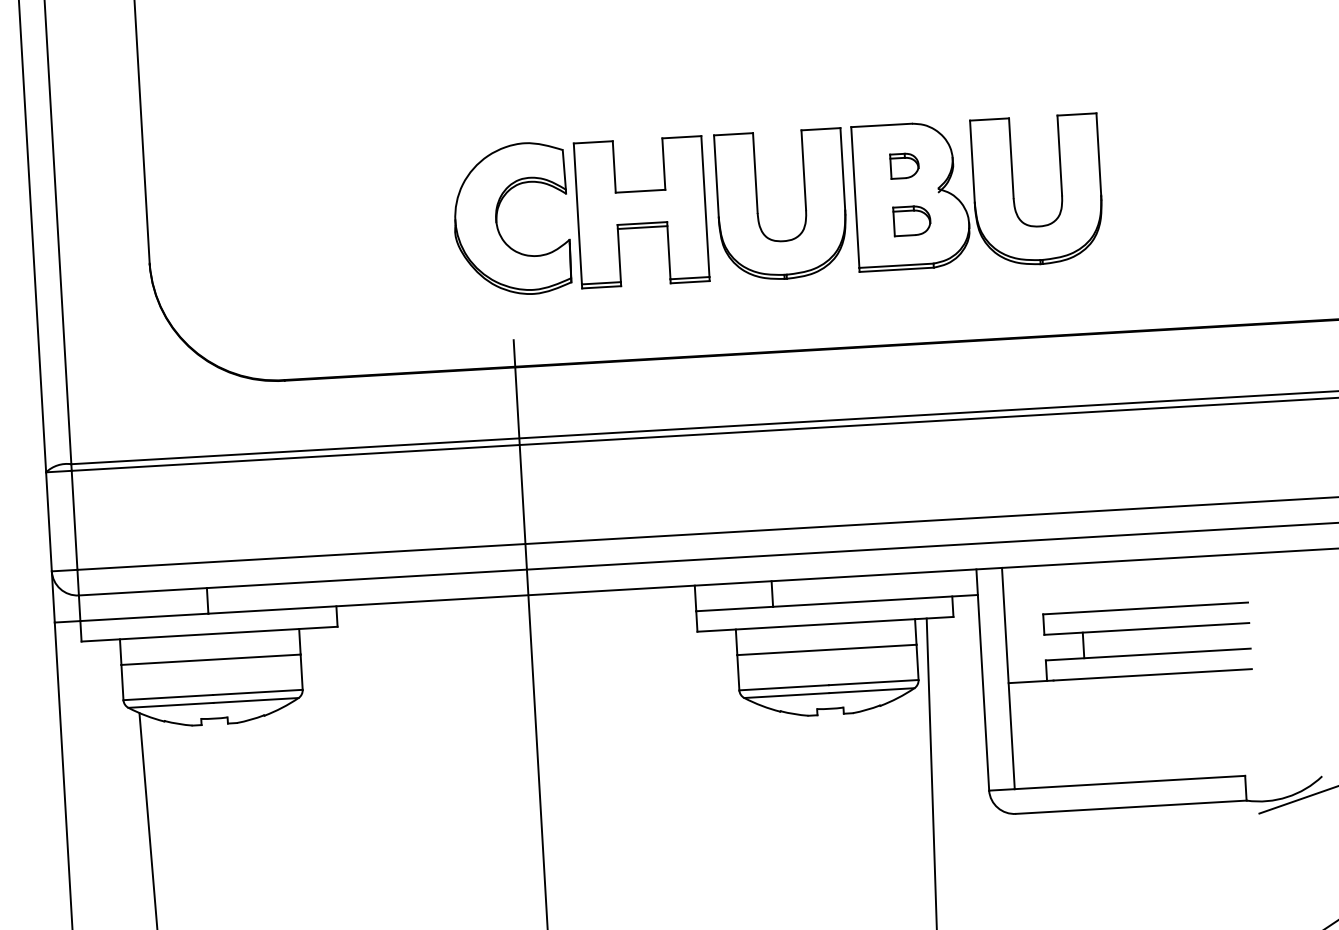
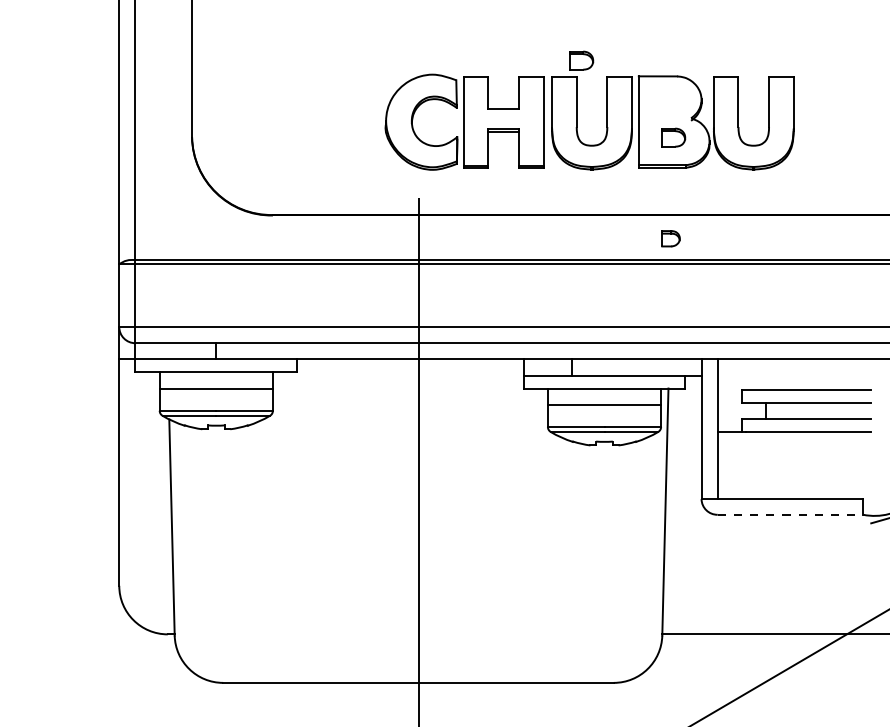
part: (759, 107) -> (581, 60), added
part: (903, 165) -> (670, 238), moved
line: (1131, 806) -> (790, 514), solid -> dashed

